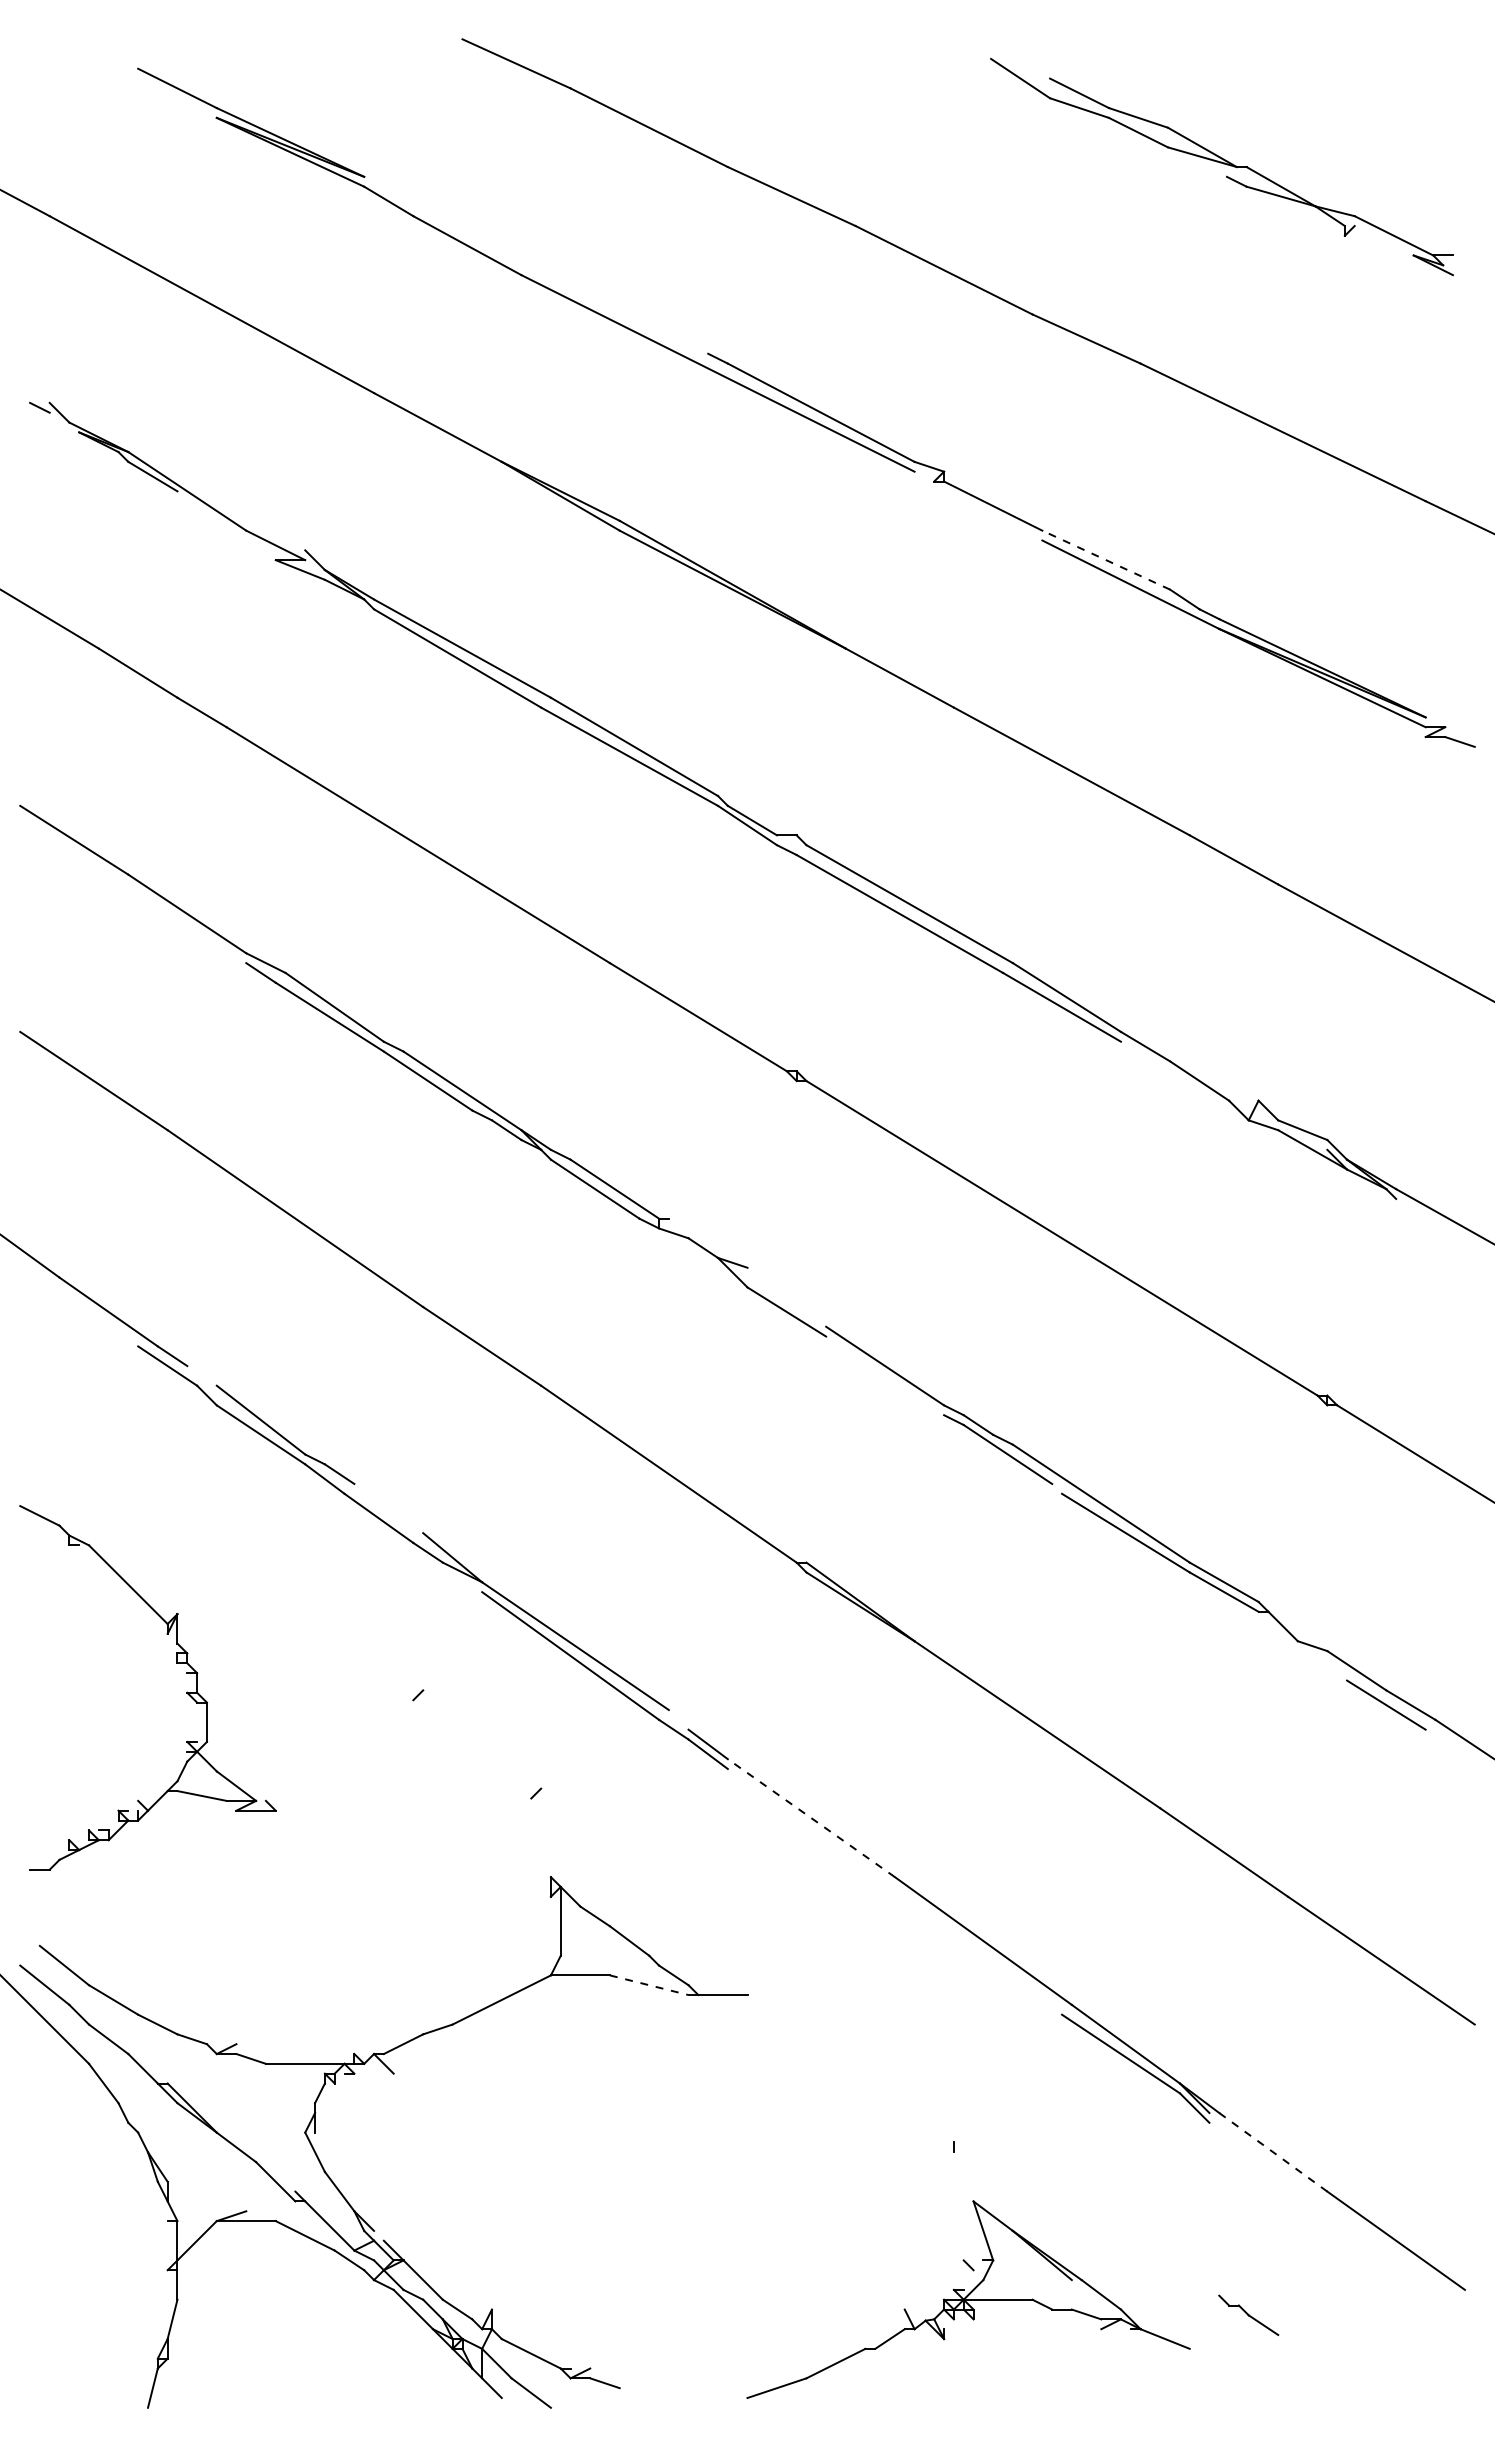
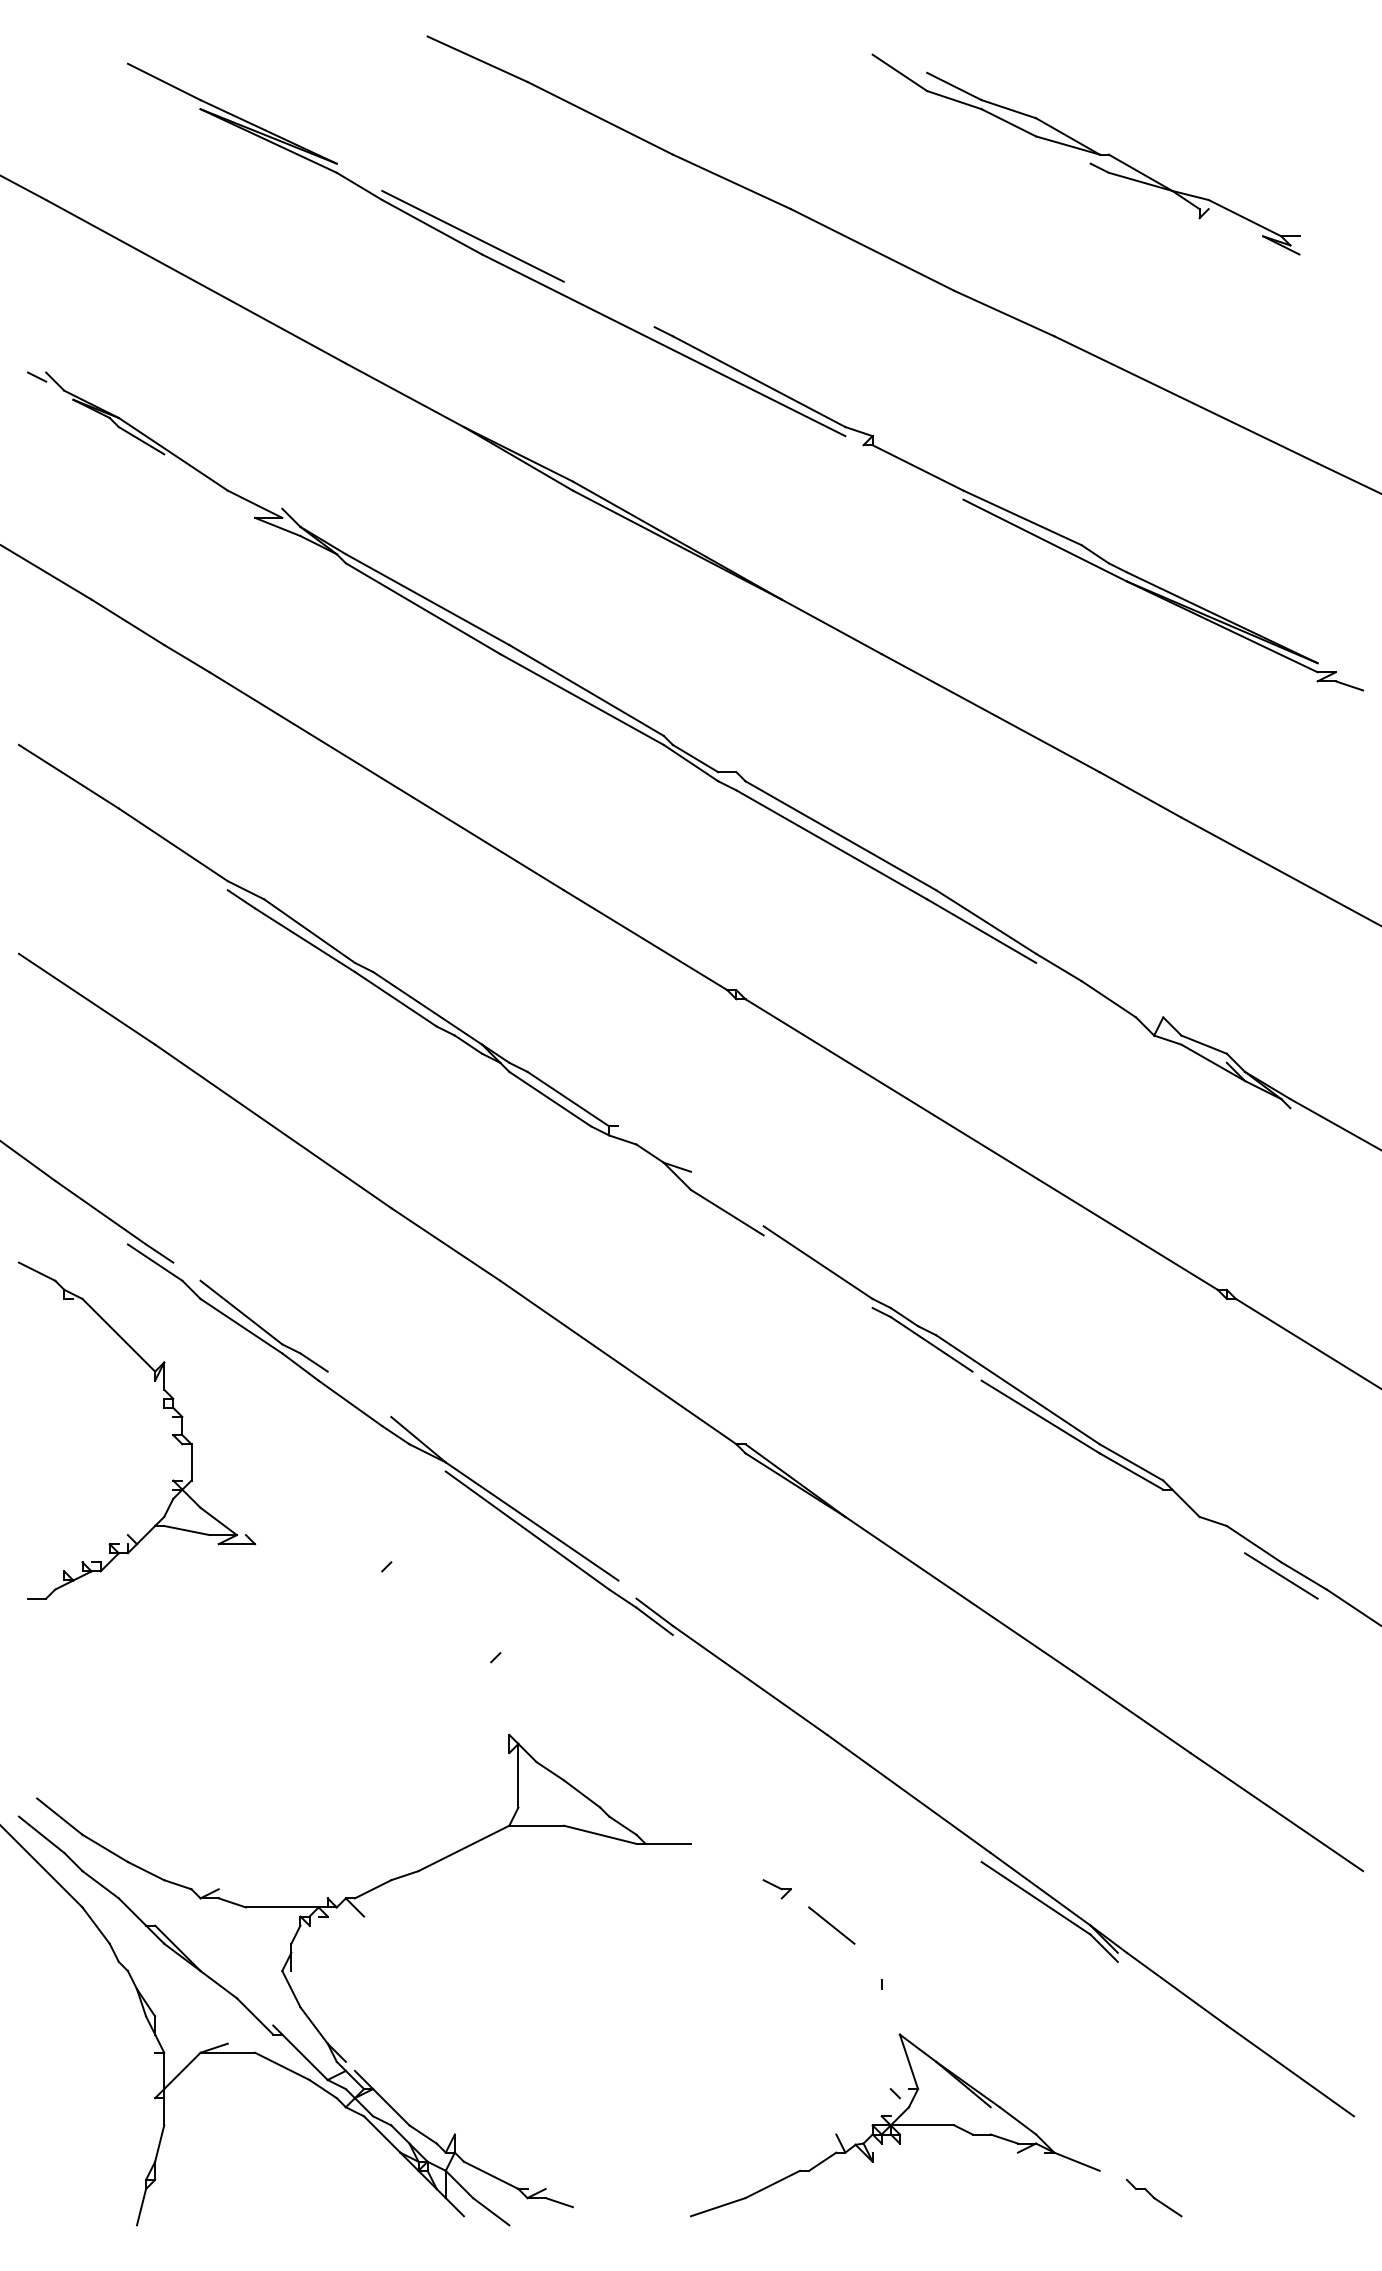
part: (1221, 167) -> (1085, 155), moved
line: (511, 255) -> (472, 236), added
line: (1105, 559) -> (1021, 517), dashed -> solid
part: (176, 1663) -> (163, 1408), moved
line: (810, 1817) -> (749, 1679), dashed -> solid
line: (649, 1985) -> (600, 1835), dashed -> solid
part: (840, 2044) -> (776, 1889), added
line: (899, 2083) -> (831, 1925), added
line: (1273, 2152) -> (1177, 1989), dashed -> solid
part: (1248, 2315) -> (1153, 2198), moved

